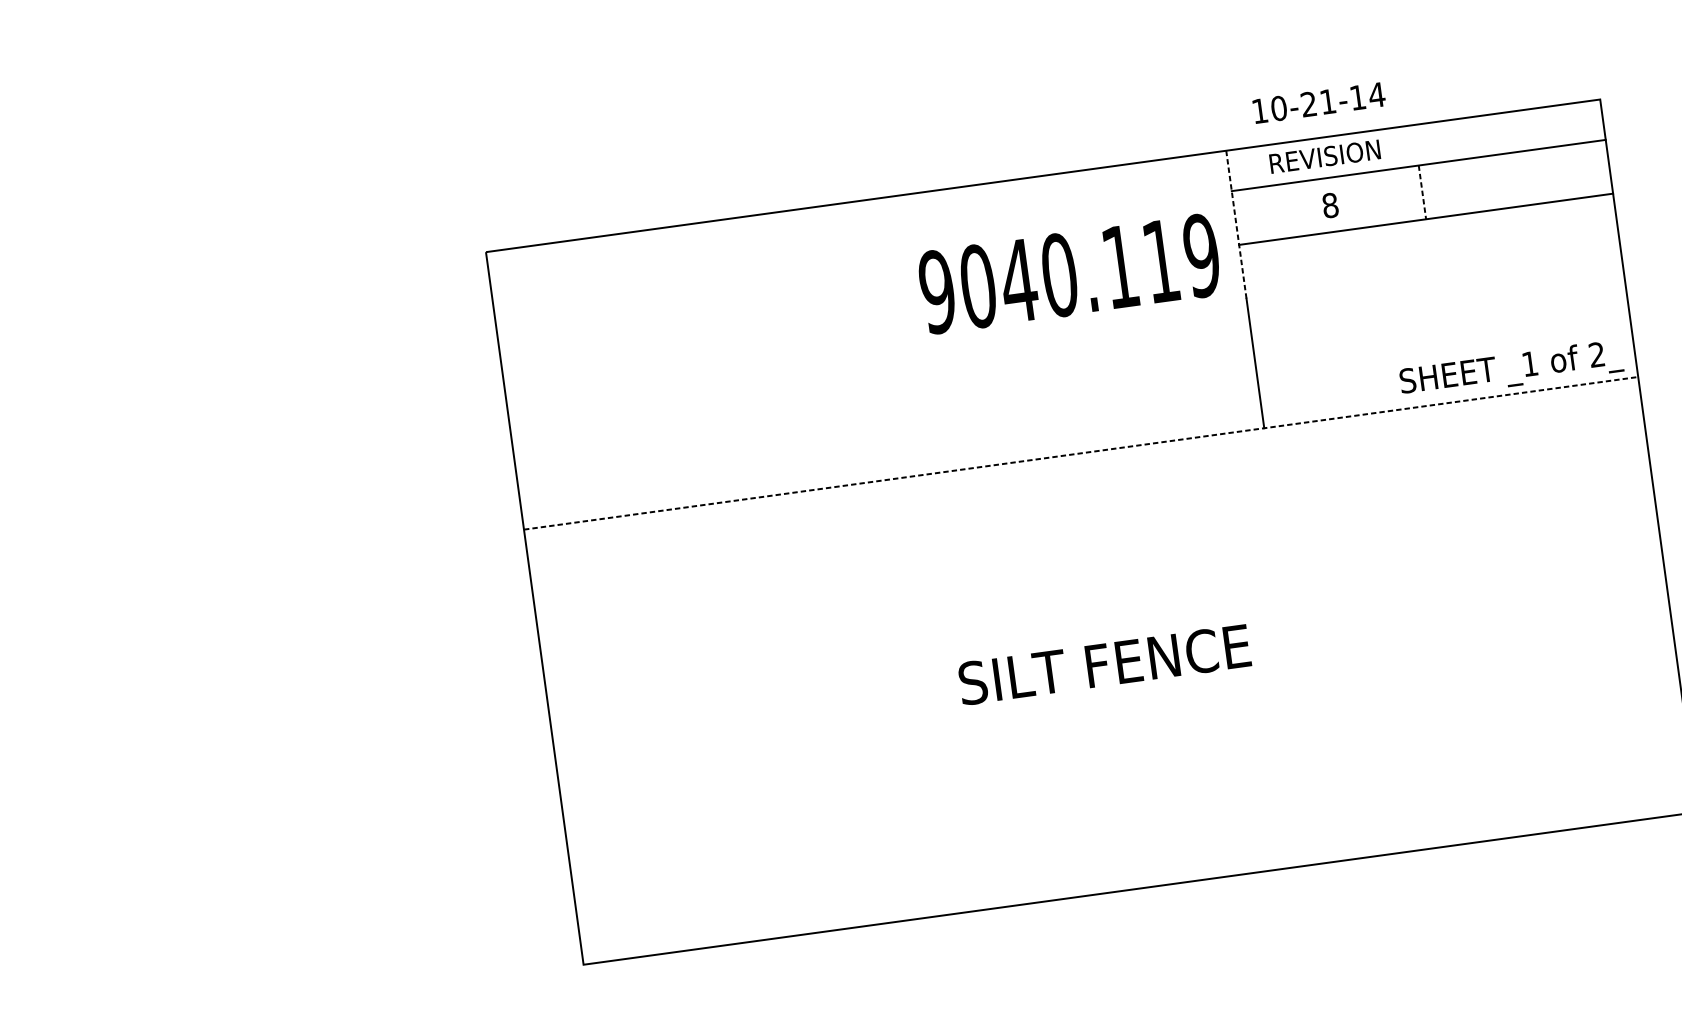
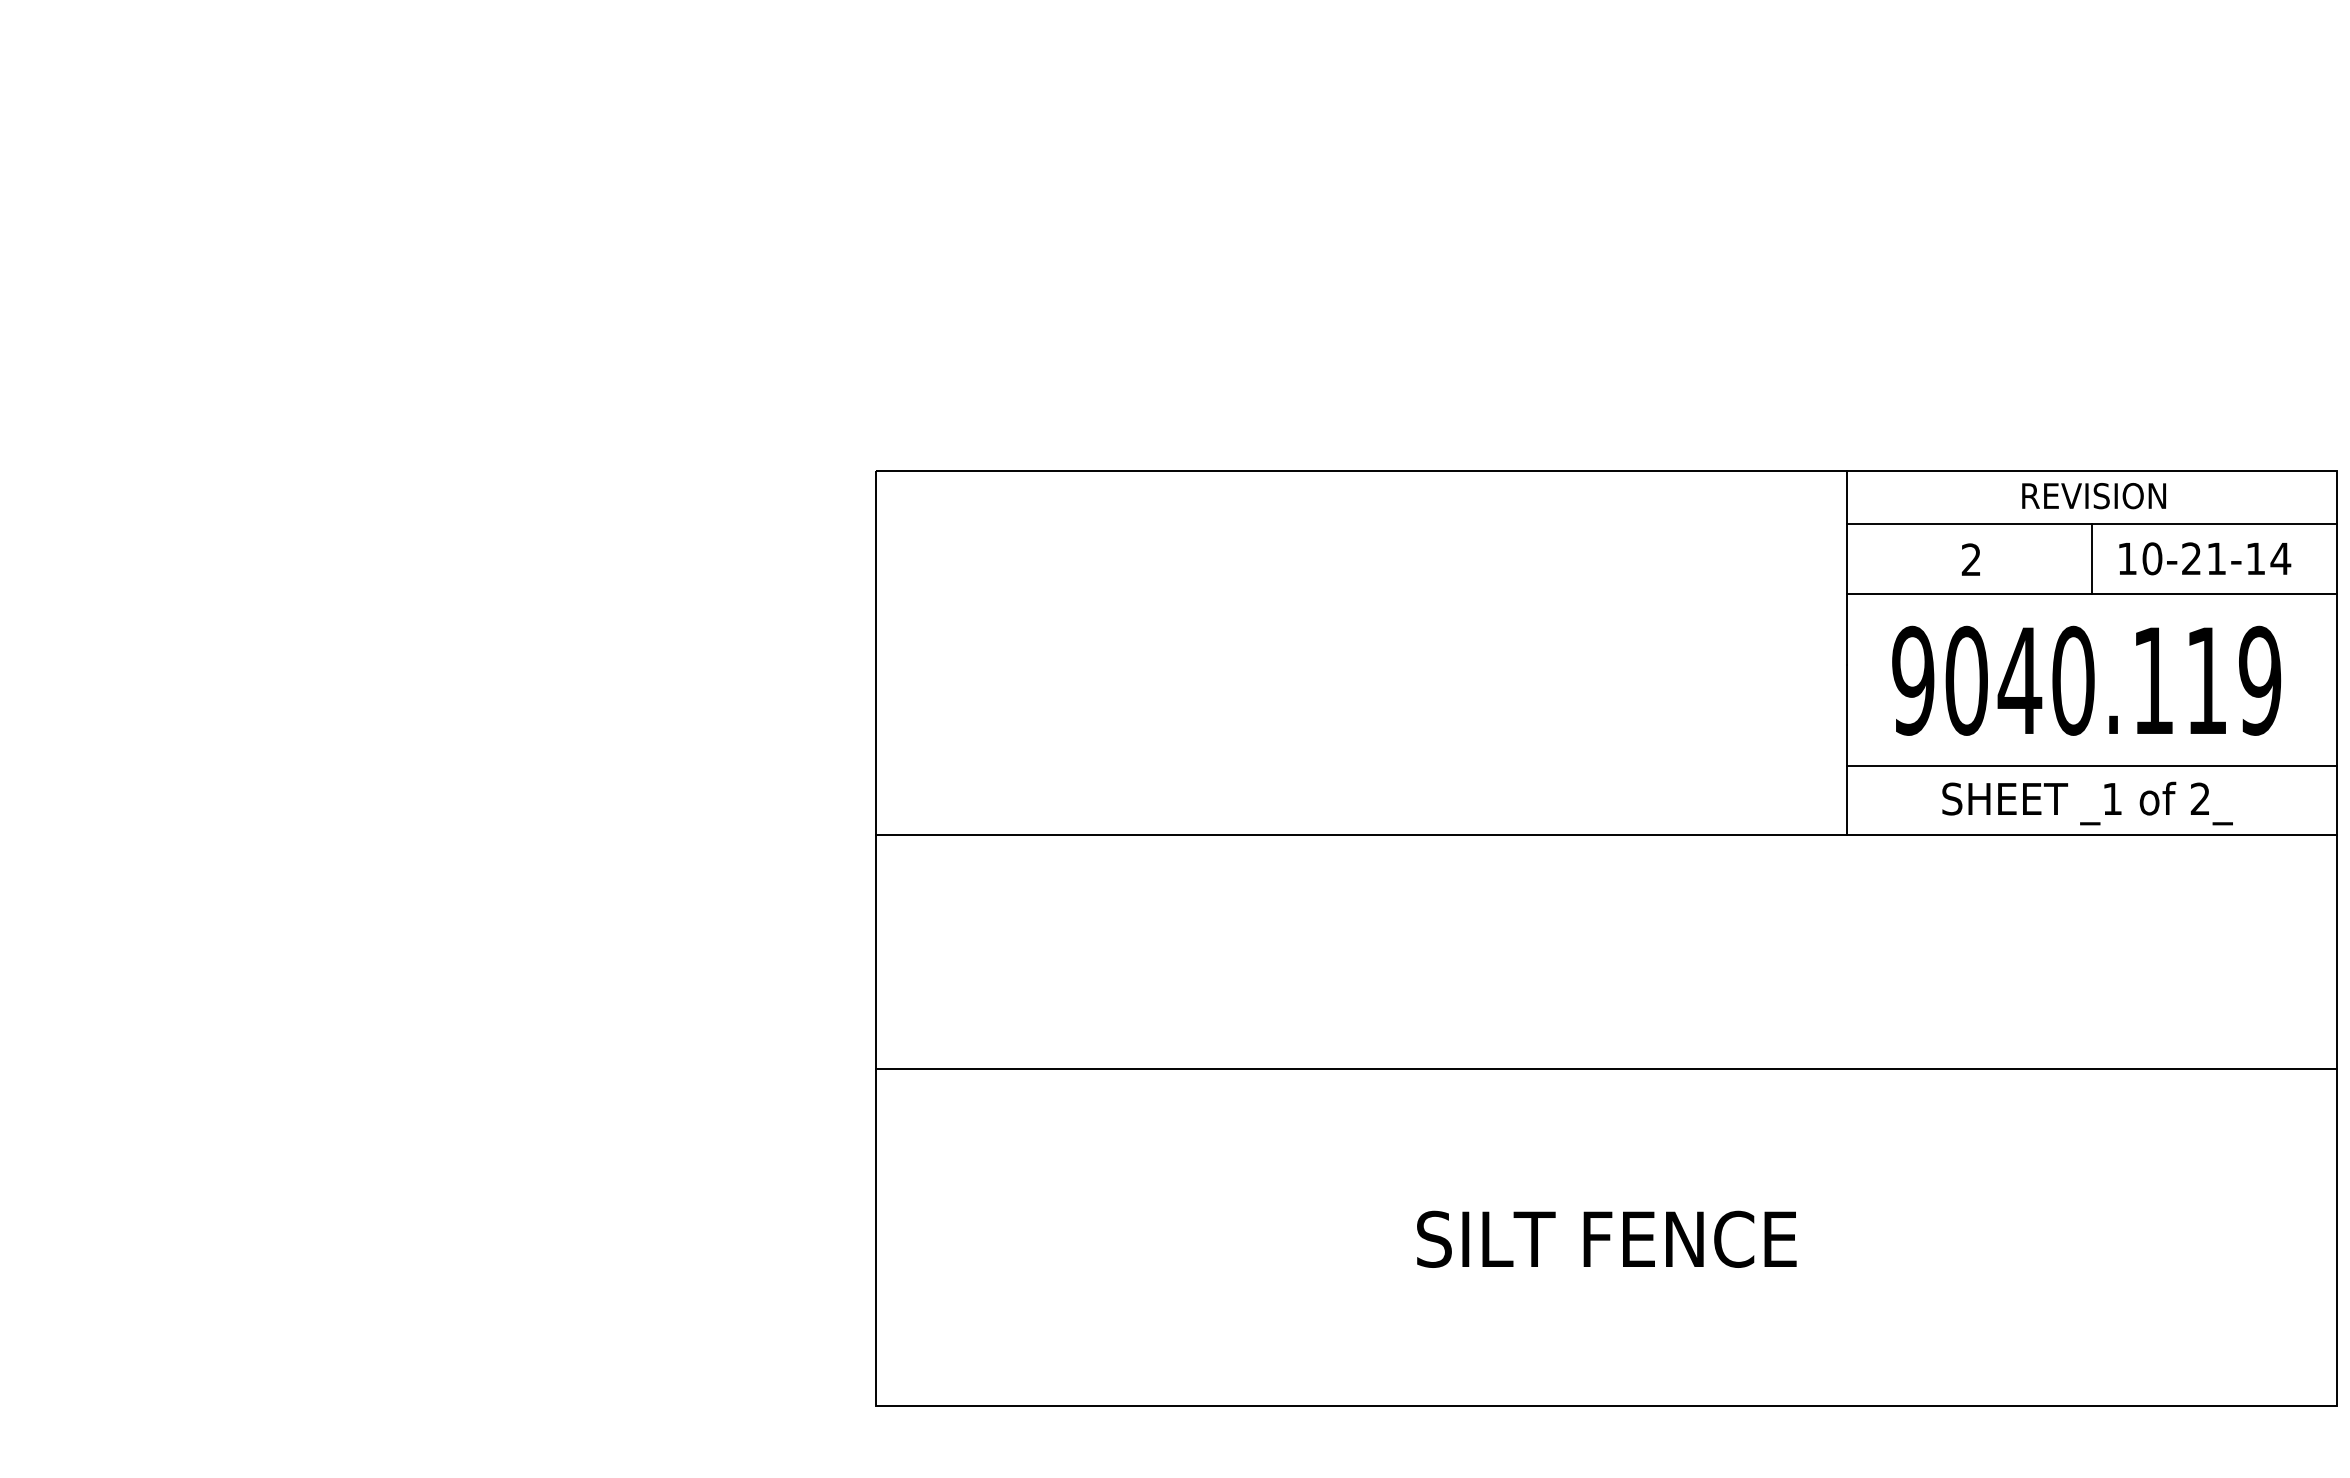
text: (1319, 102) -> (2205, 558), moved
text: (1324, 157) -> (2093, 496), moved
line: (1422, 192) -> (2092, 559), dashed -> solid
text: (1330, 205) -> (1971, 559), 8 -> 2
line: (1236, 225) -> (1846, 568), dashed -> solid
text: (1069, 273) -> (2086, 680), moved
line: (1443, 350) -> (2091, 766), added
text: (1511, 369) -> (2087, 803), moved
line: (1080, 453) -> (1606, 834), dashed -> solid
line: (1105, 631) -> (1606, 1068), added
text: (1104, 664) -> (1606, 1238), moved

